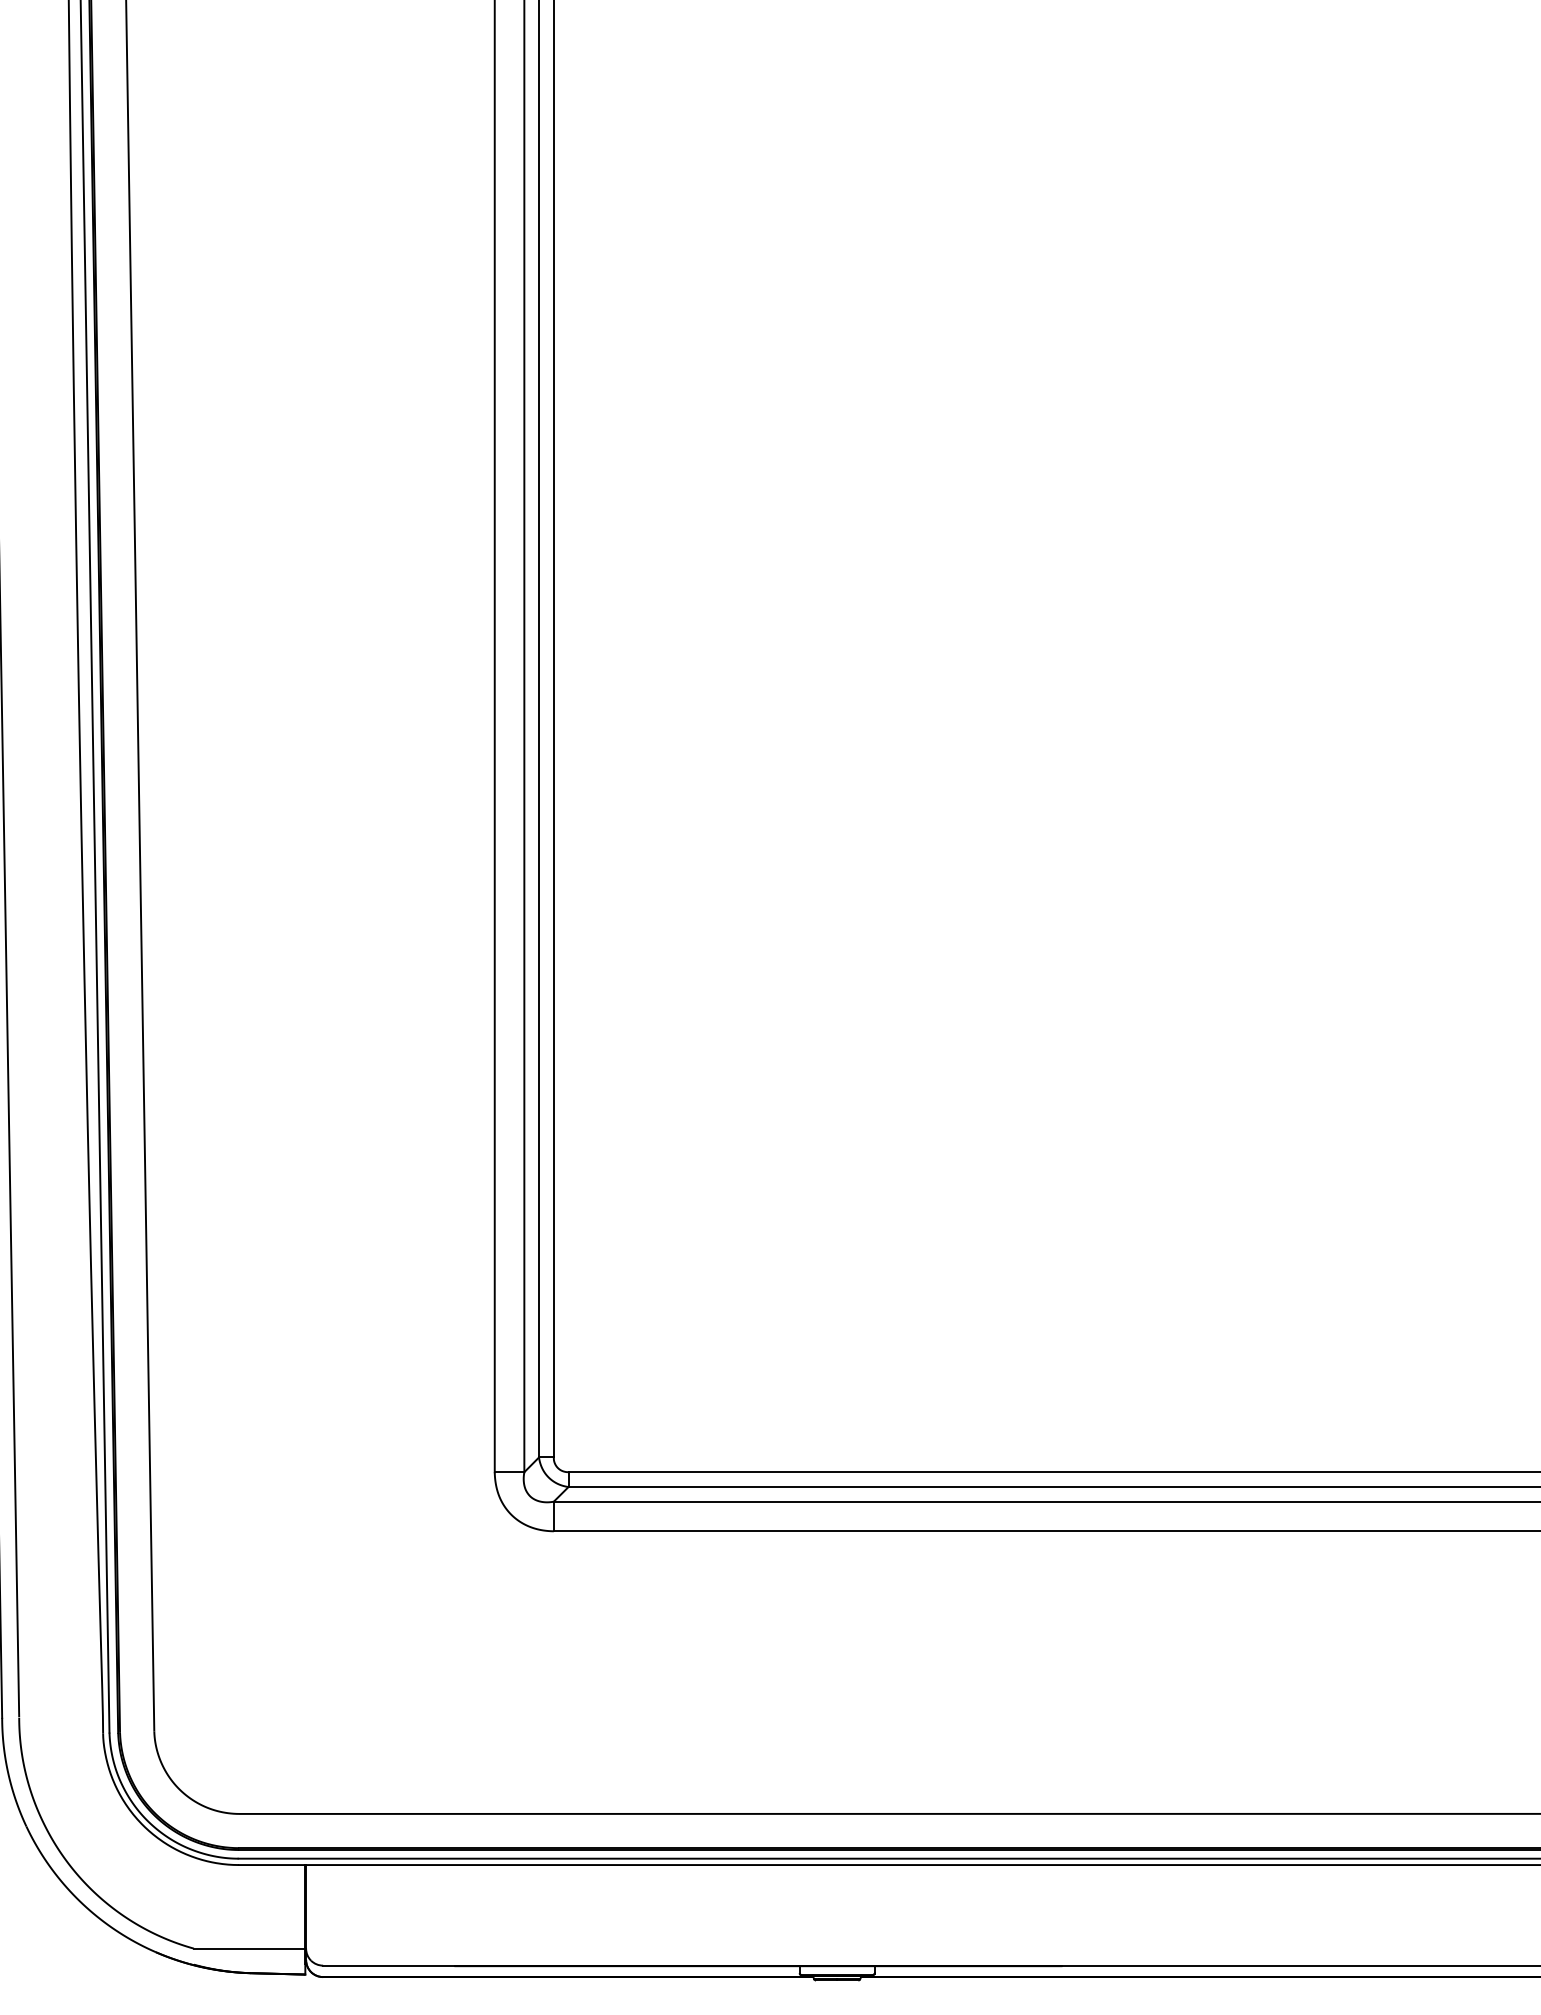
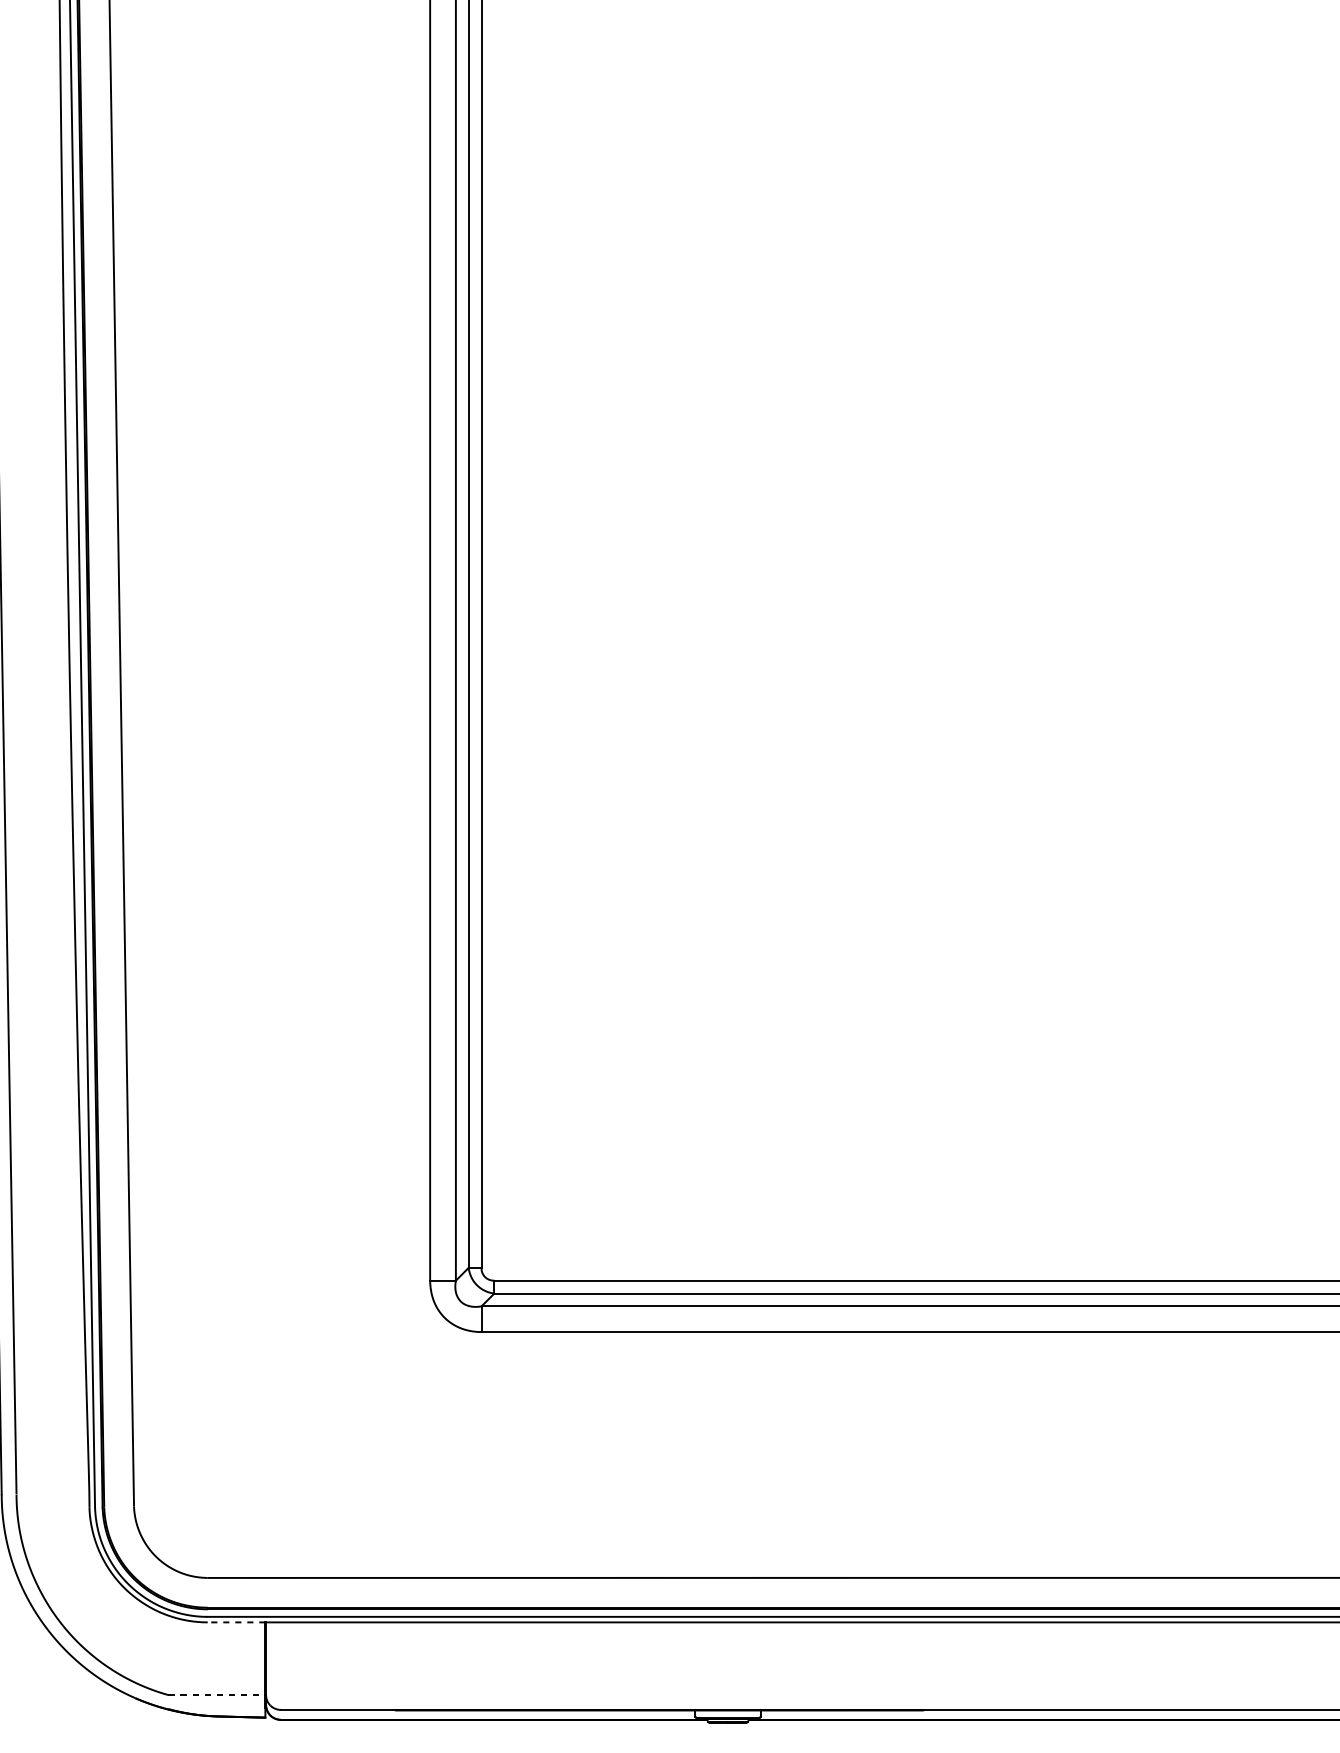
line: (271, 1865) -> (235, 1622), solid -> dashed
line: (249, 1948) -> (216, 1694), solid -> dashed

